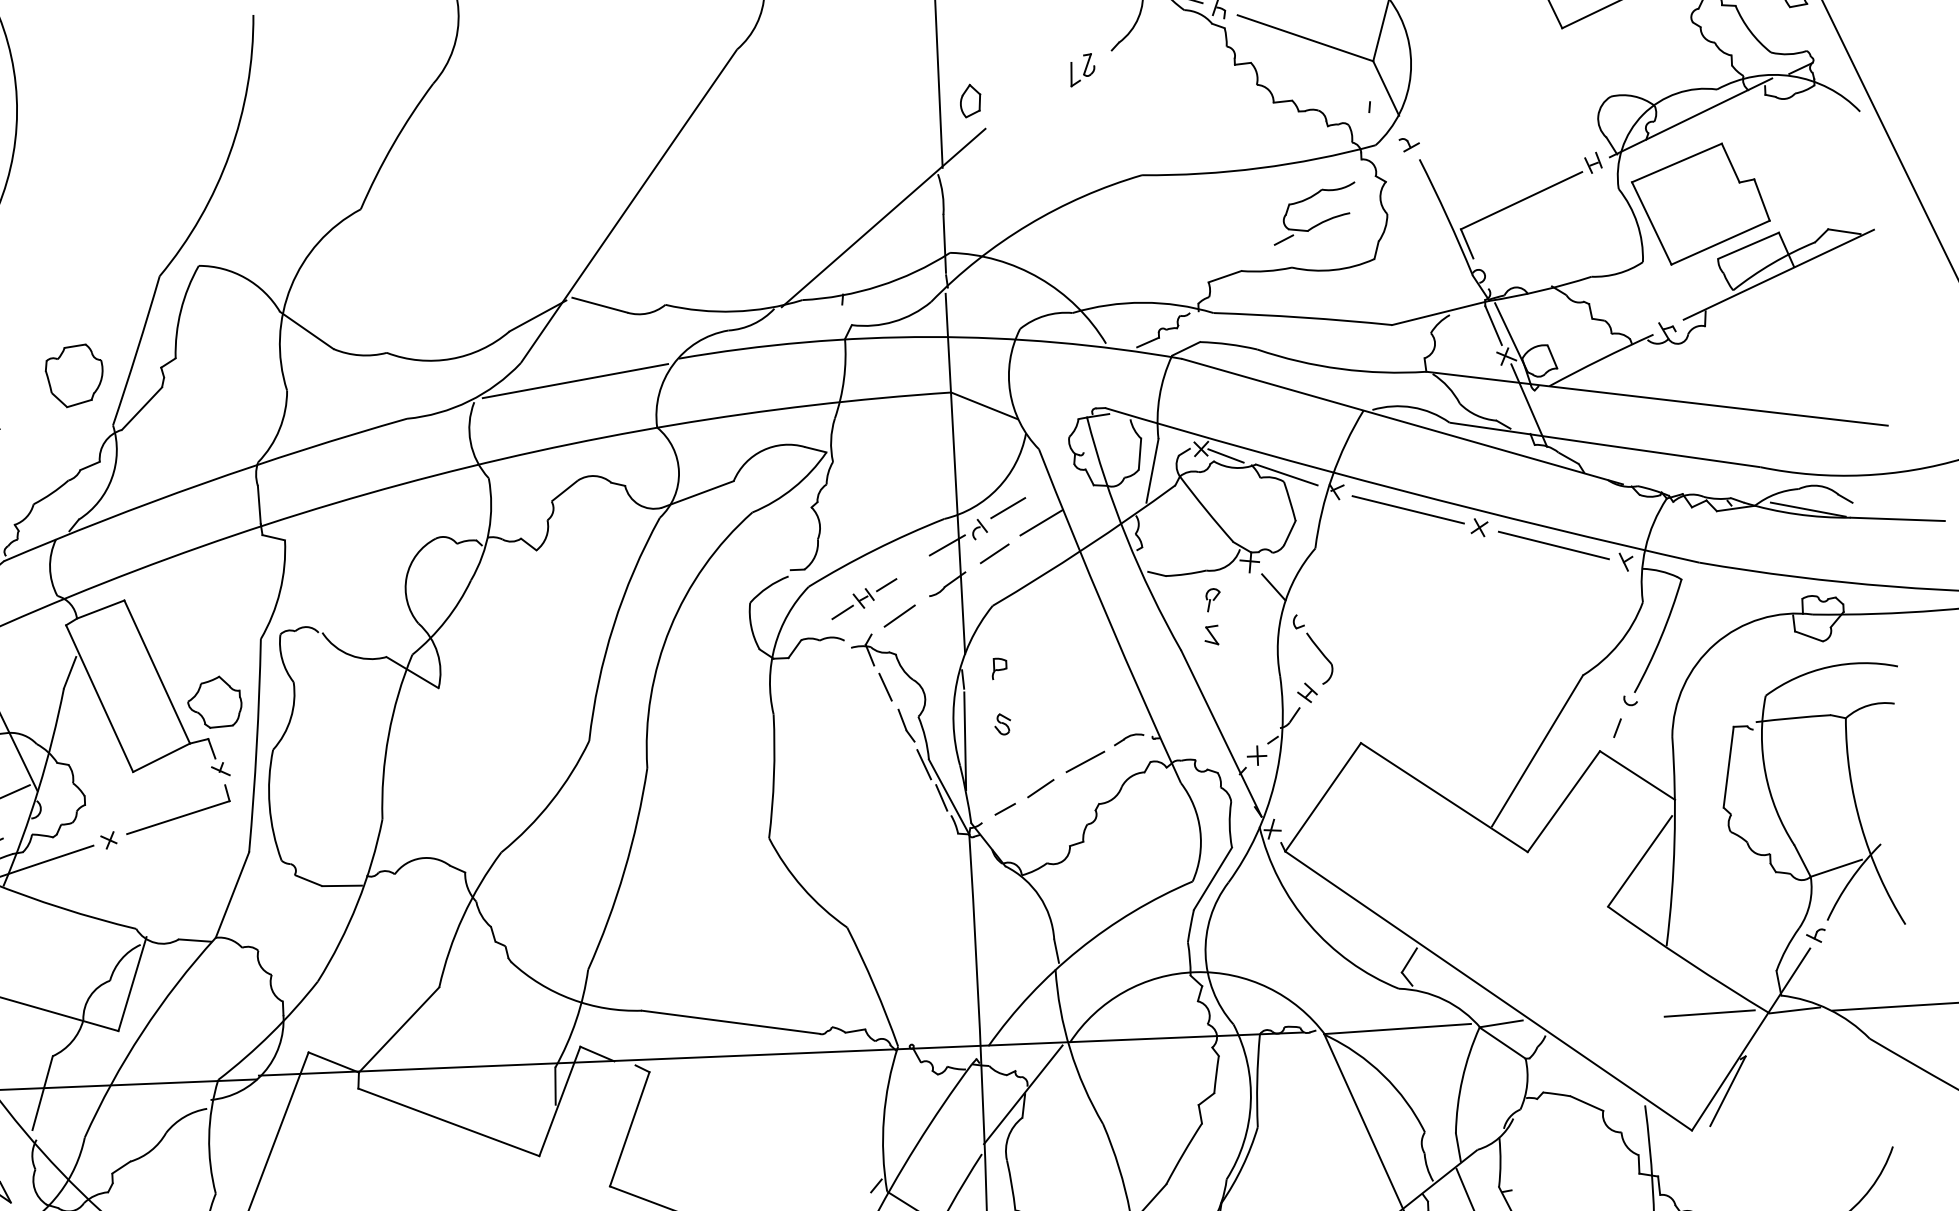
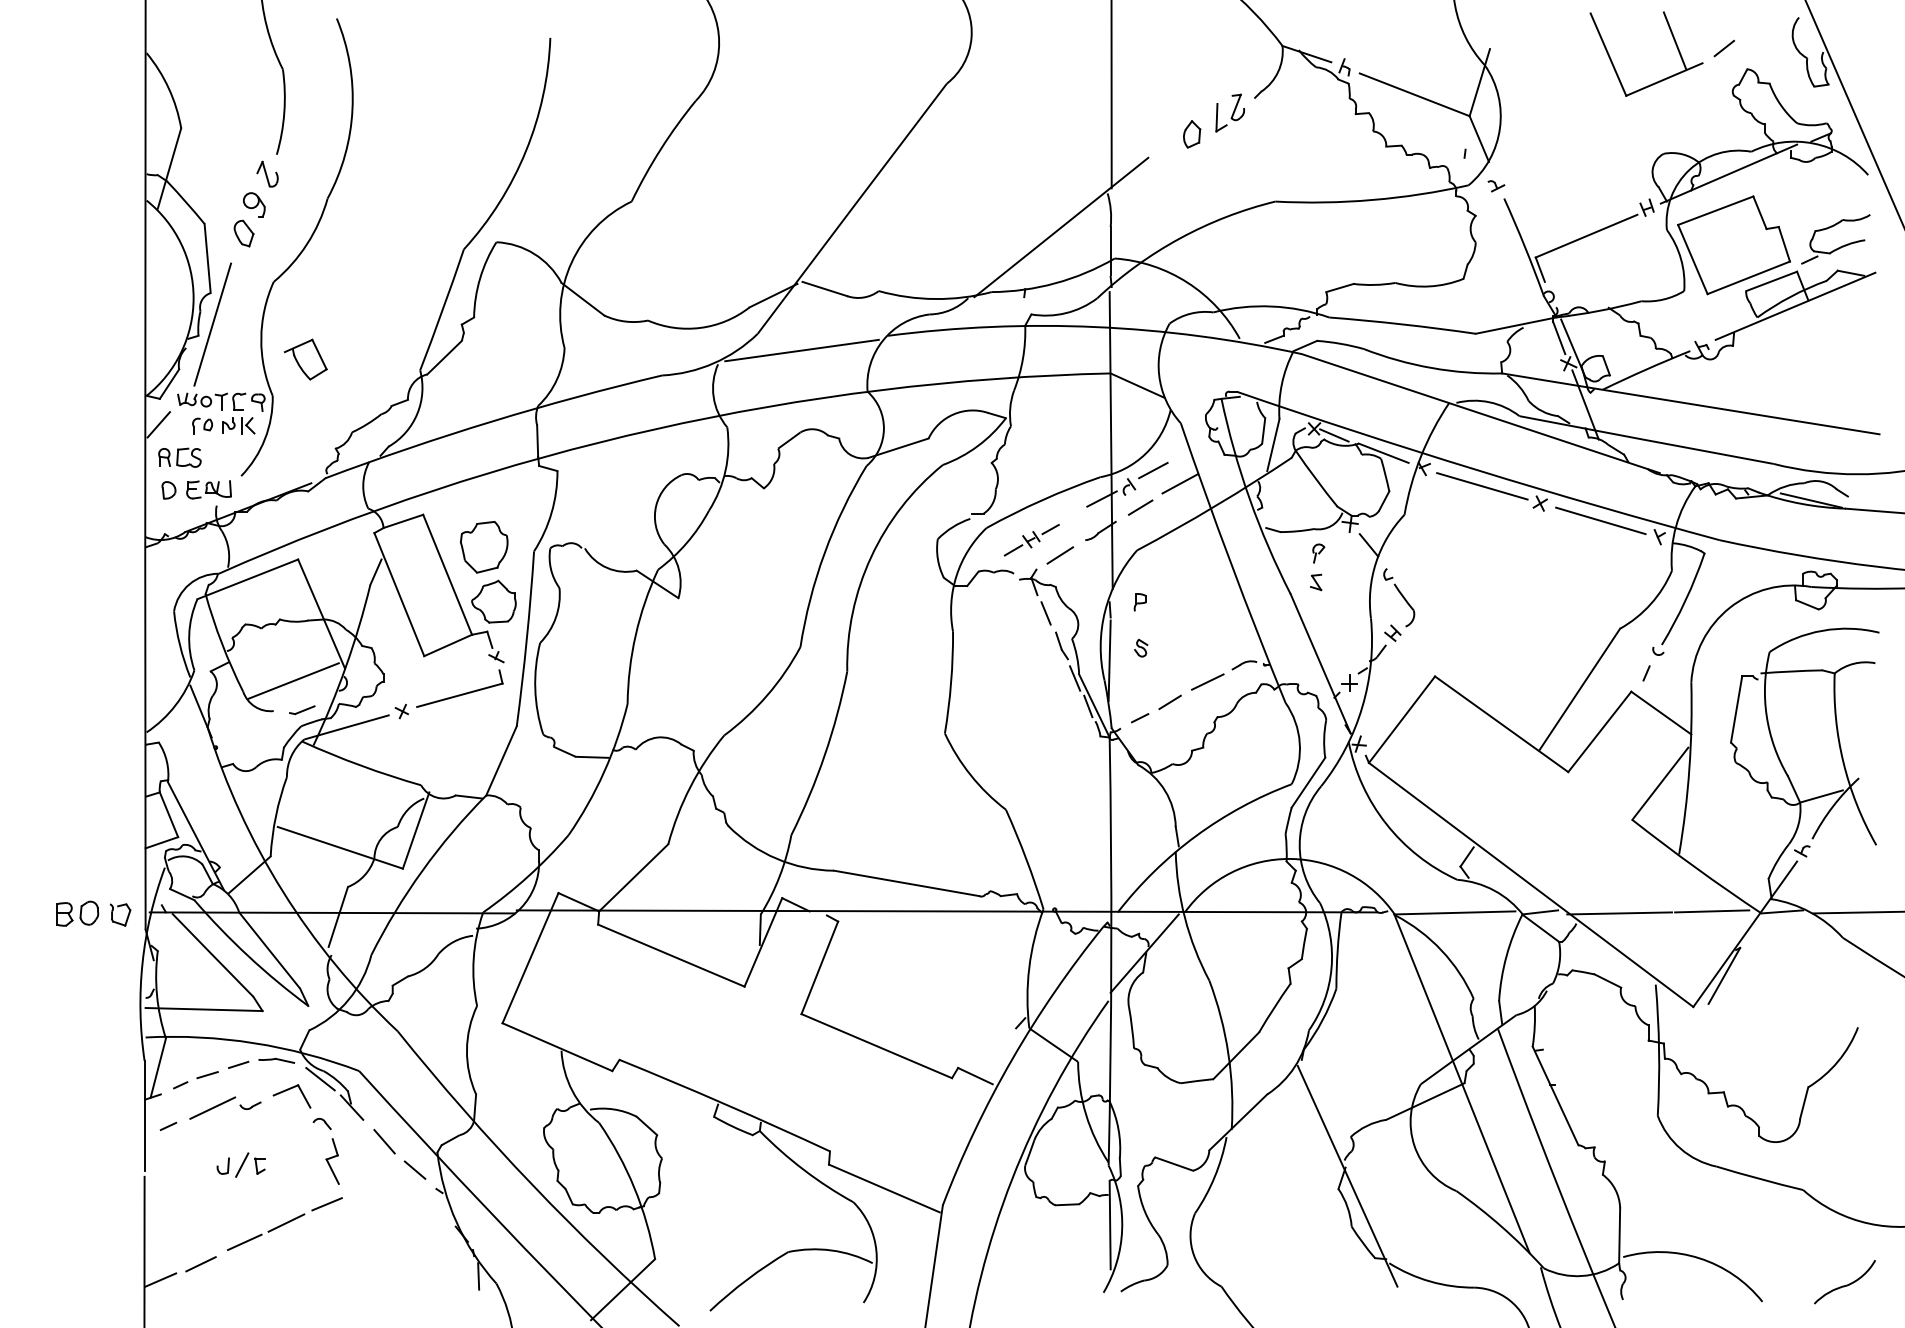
part: (1082, 69) -> (1230, 112), size x1.43
part: (971, 101) -> (1192, 134), moved
part: (1318, 223) -> (1838, 247), moved
part: (73, 376) -> (483, 547), moved
line: (1597, 1020) -> (1619, 913), added

